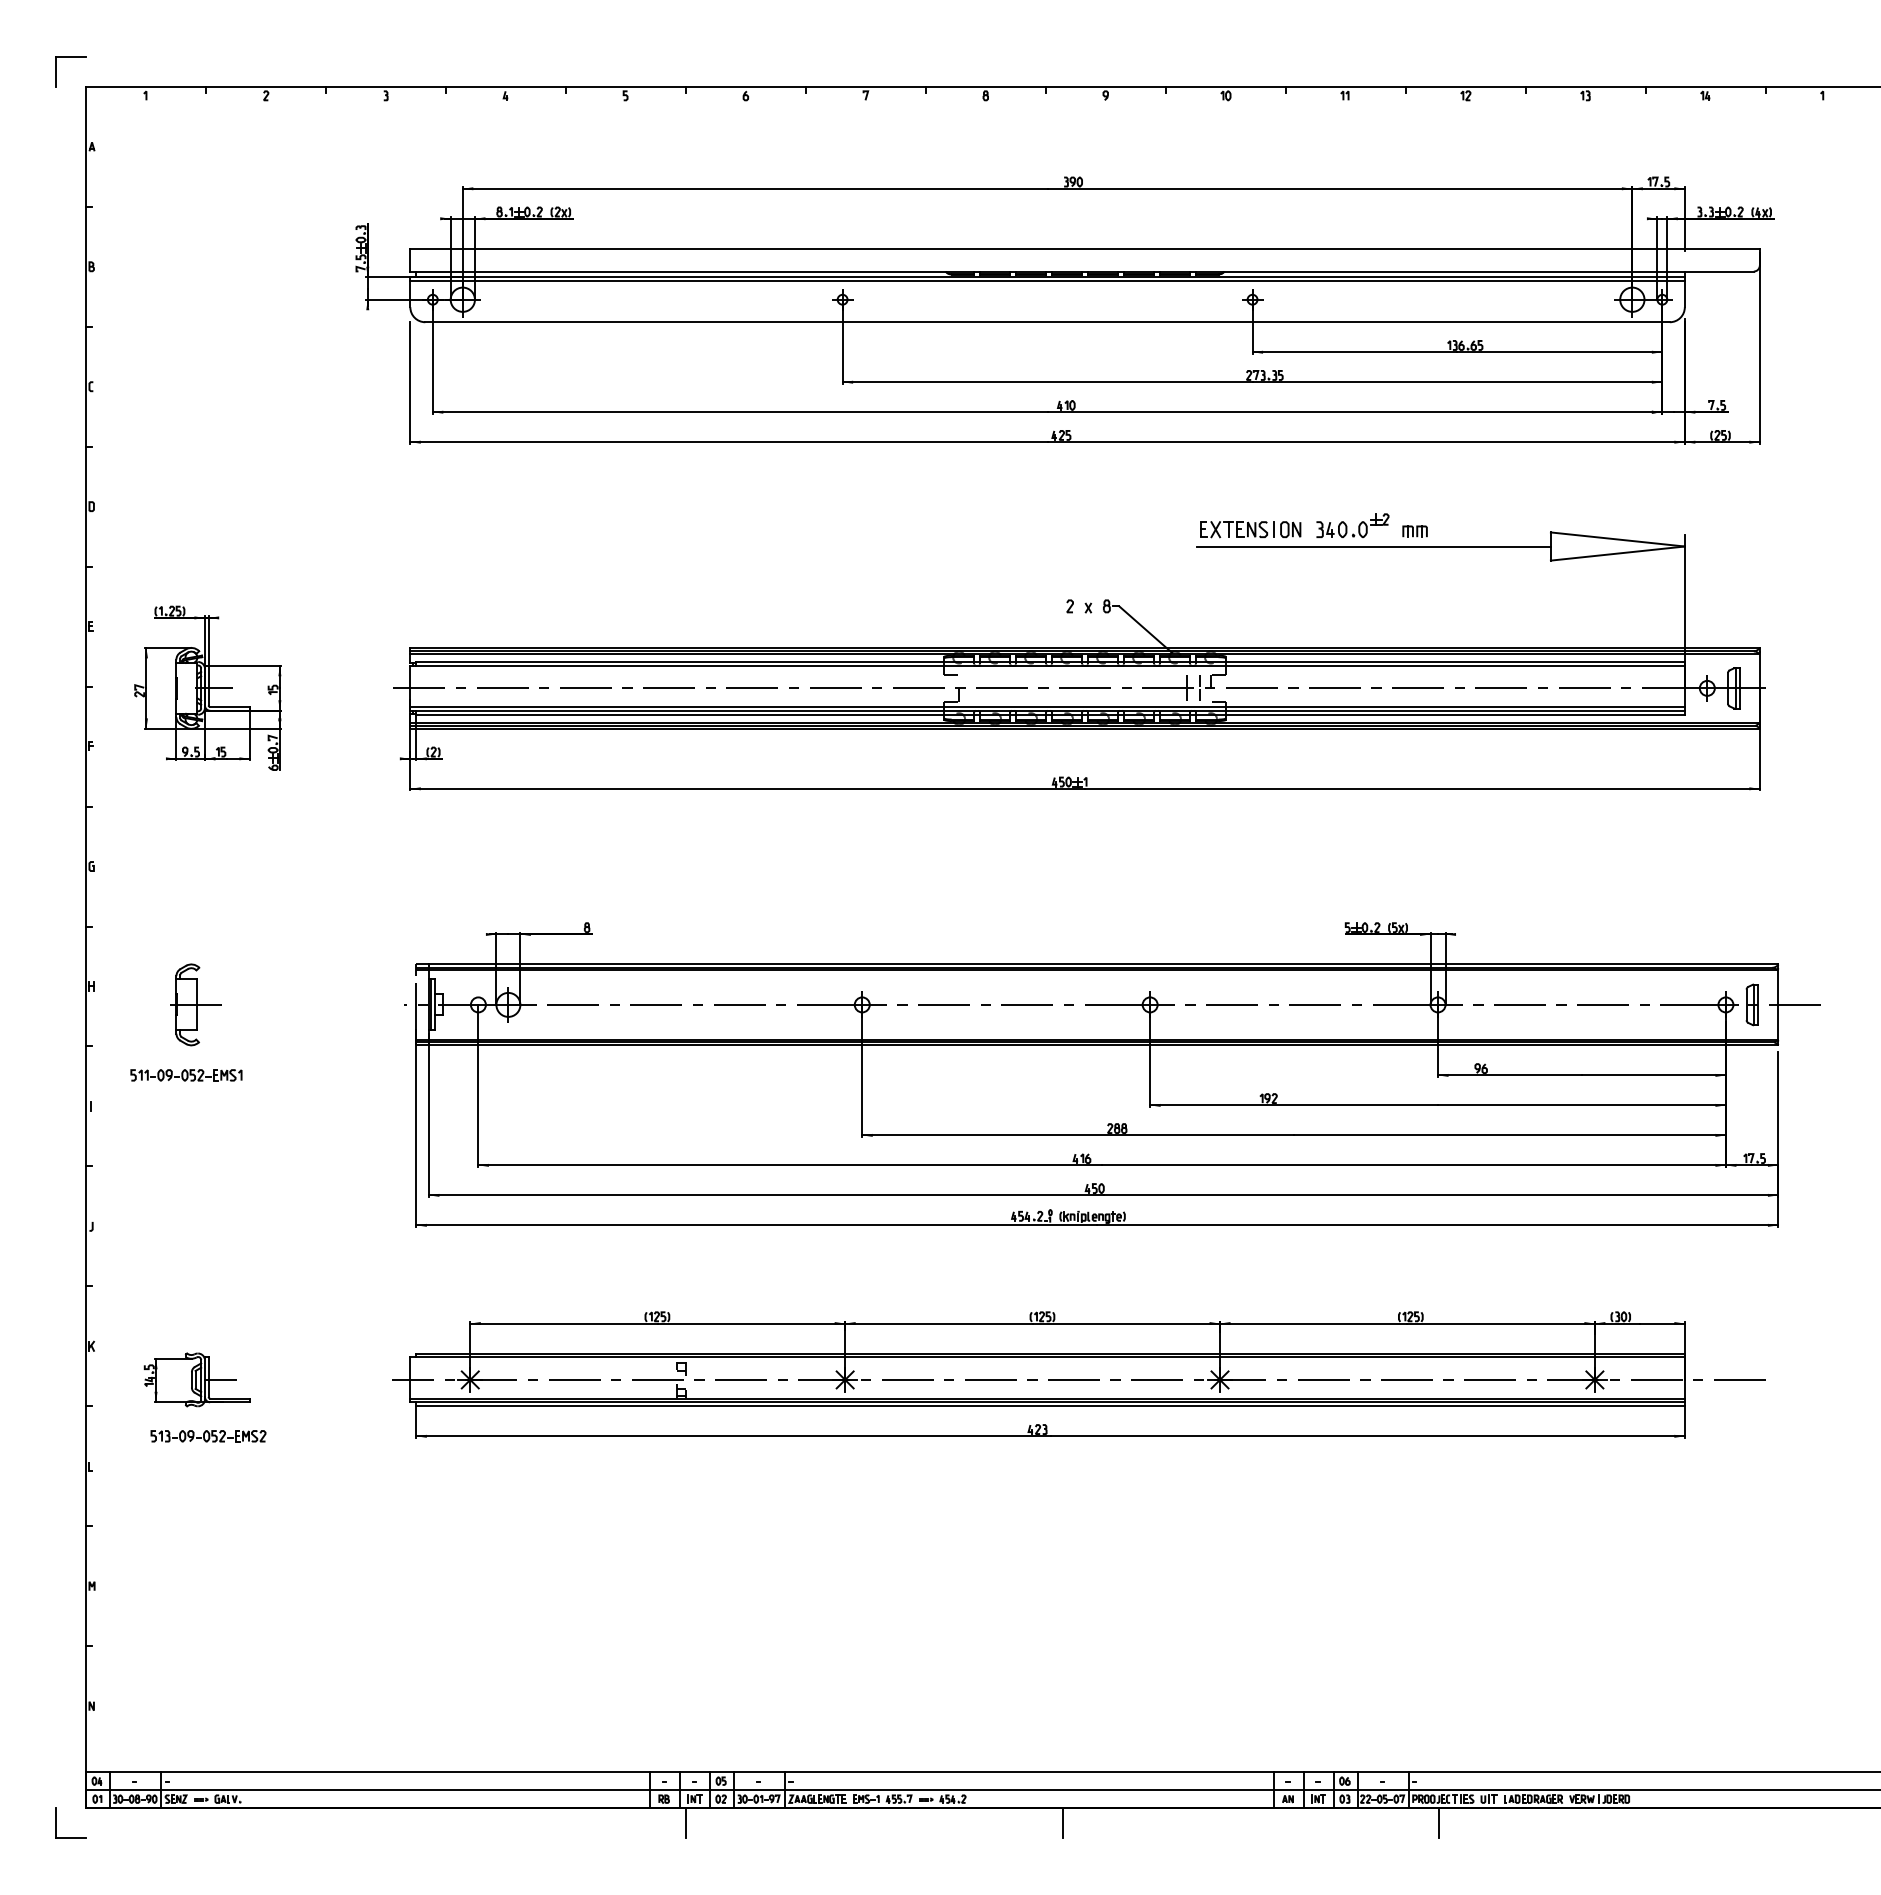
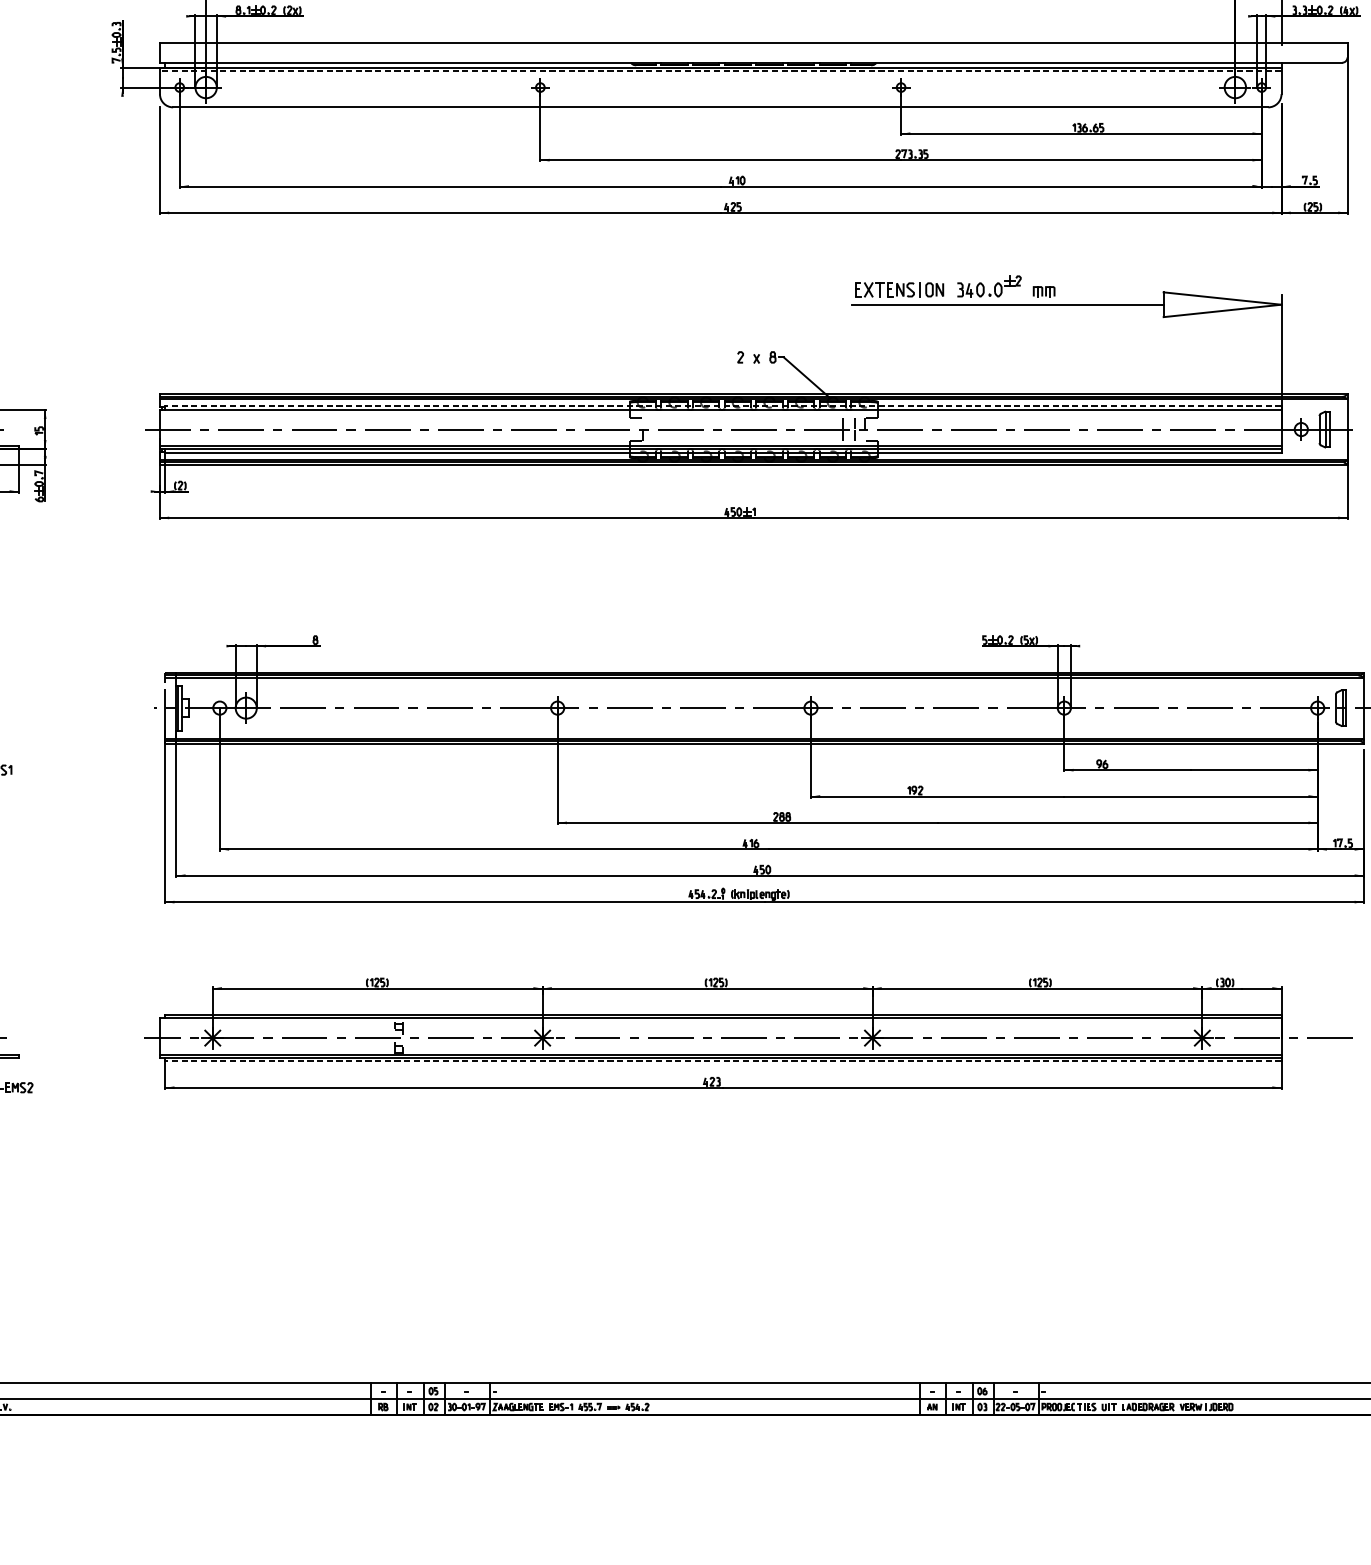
line: (1047, 281) -> (720, 71), solid -> dashed
line: (1050, 661) -> (723, 405), solid -> dashed
line: (1050, 1406) -> (723, 1061), solid -> dashed
line: (686, 1823) -> (402, 1428), removed
line: (1062, 1823) -> (733, 1428), removed
line: (1438, 1823) -> (1064, 1428), removed

